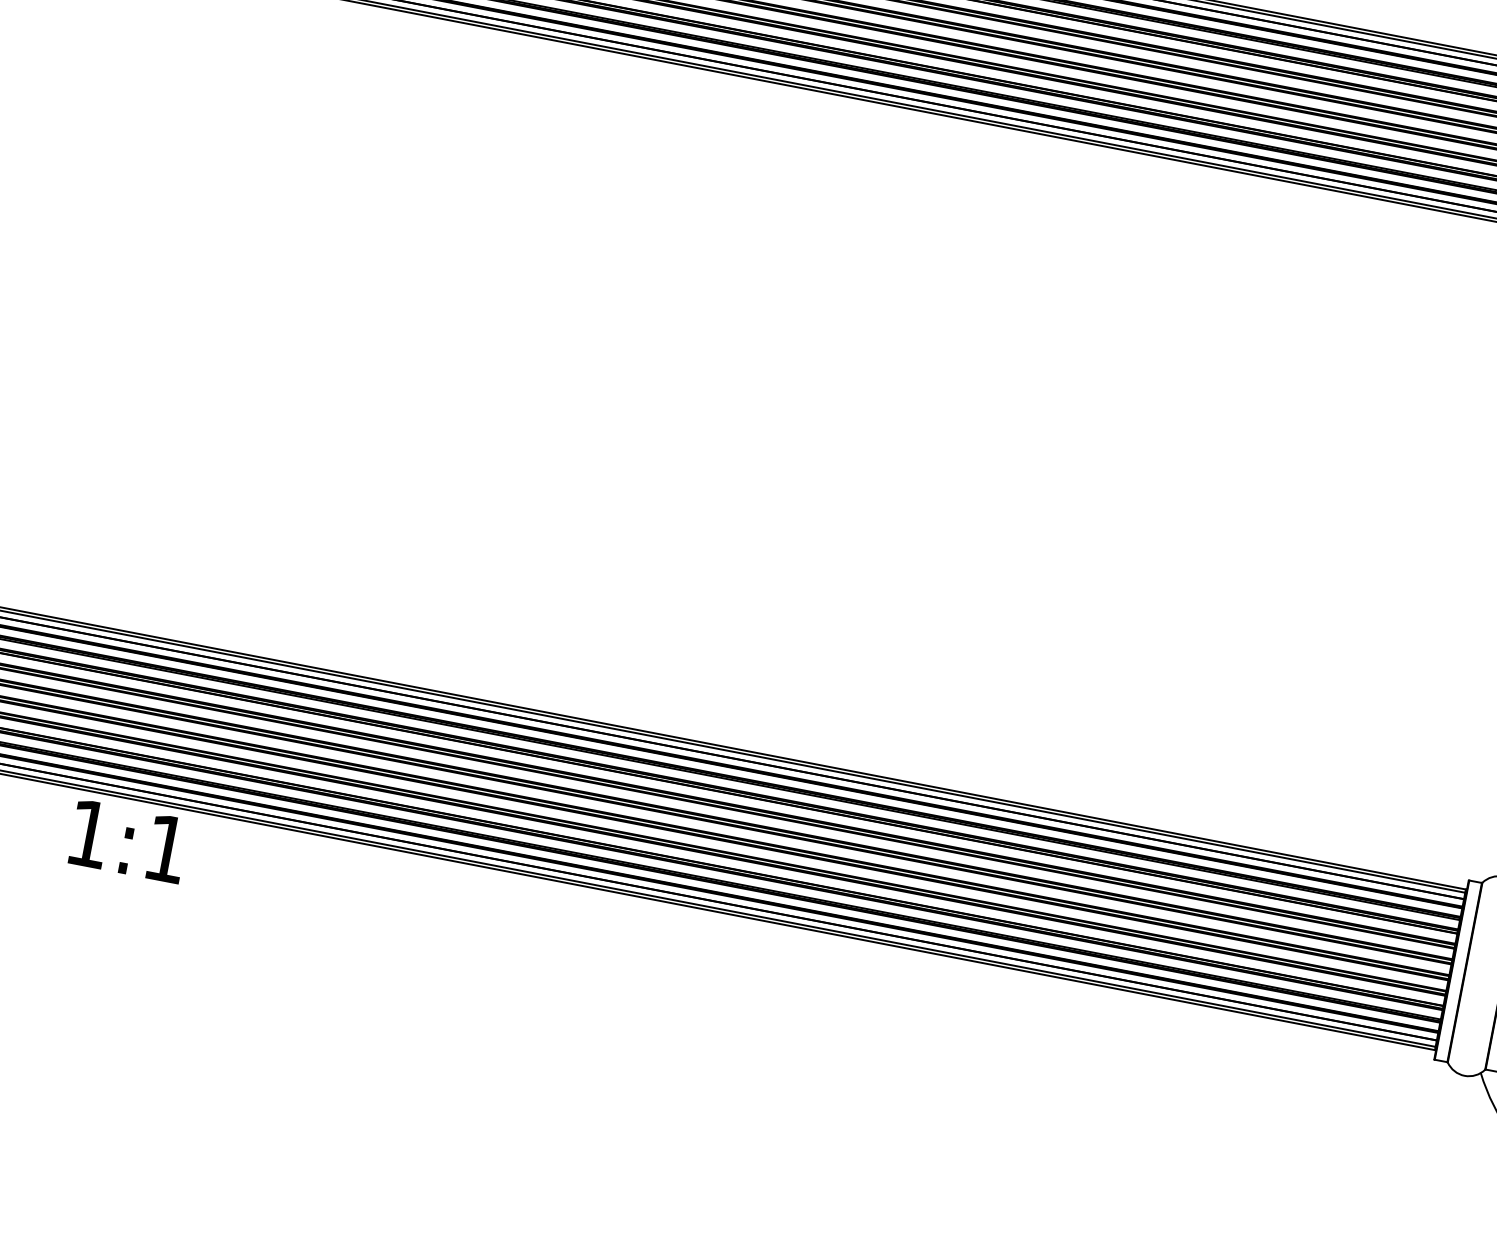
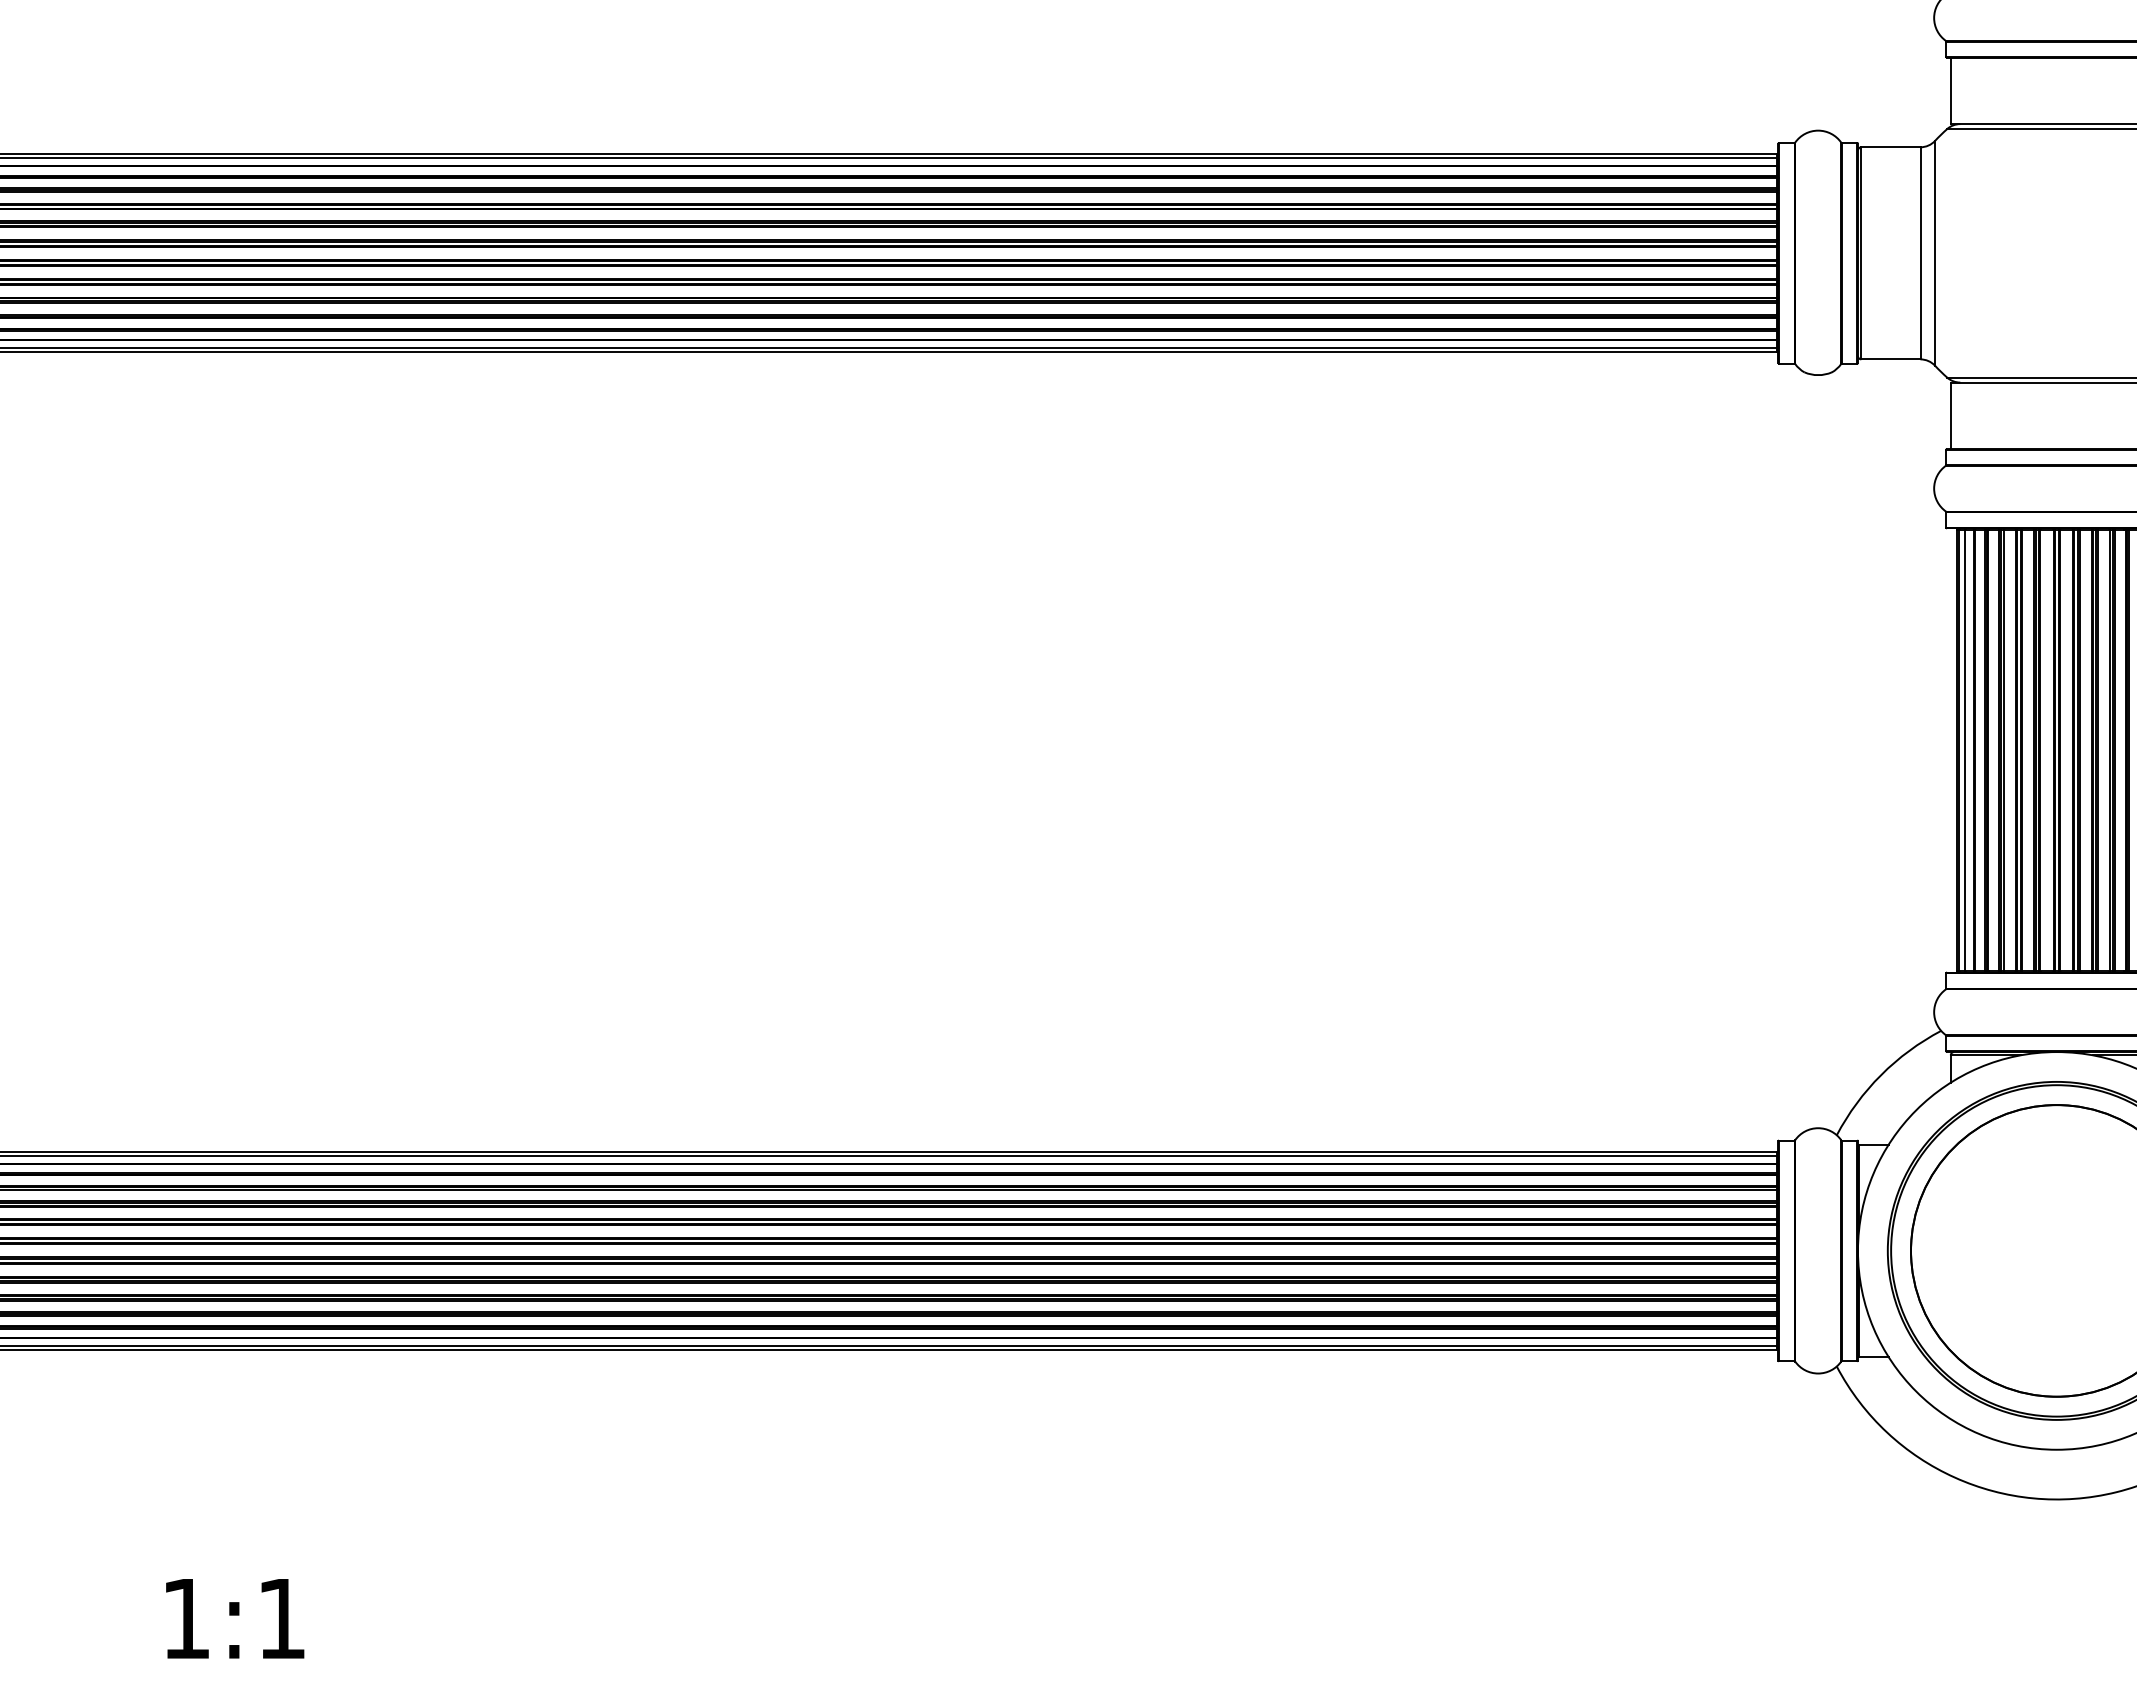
text: (128, 841) -> (235, 1618), moved

